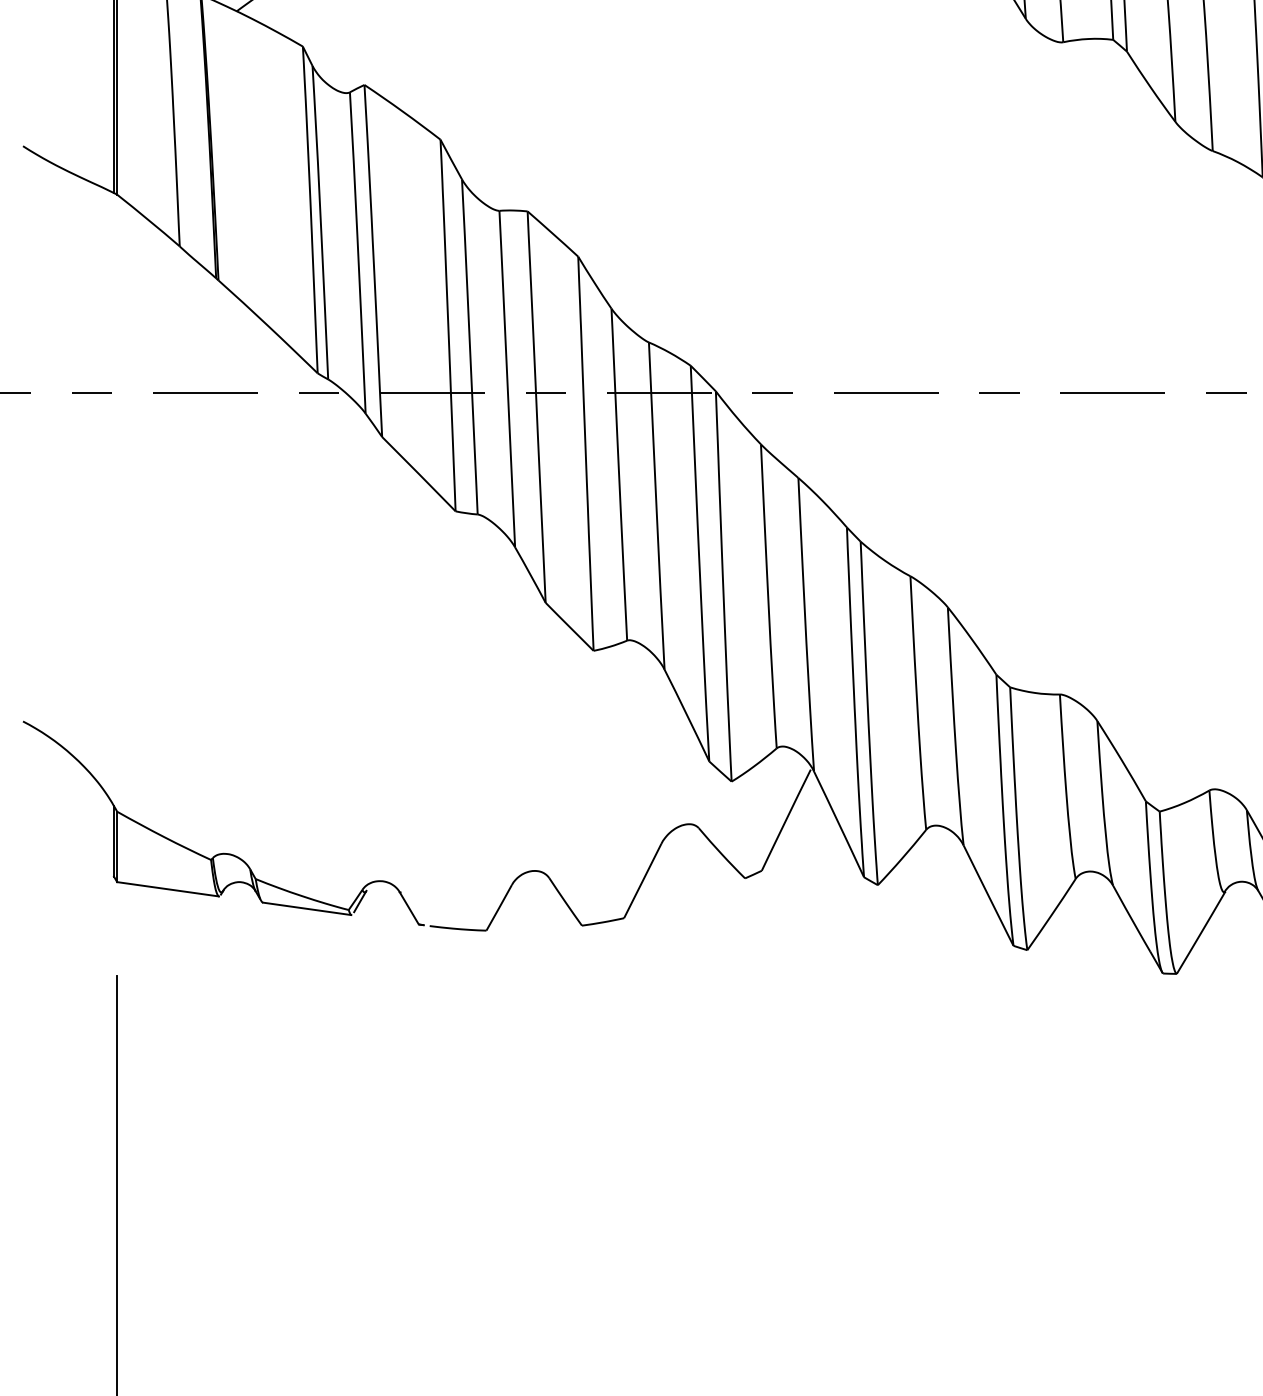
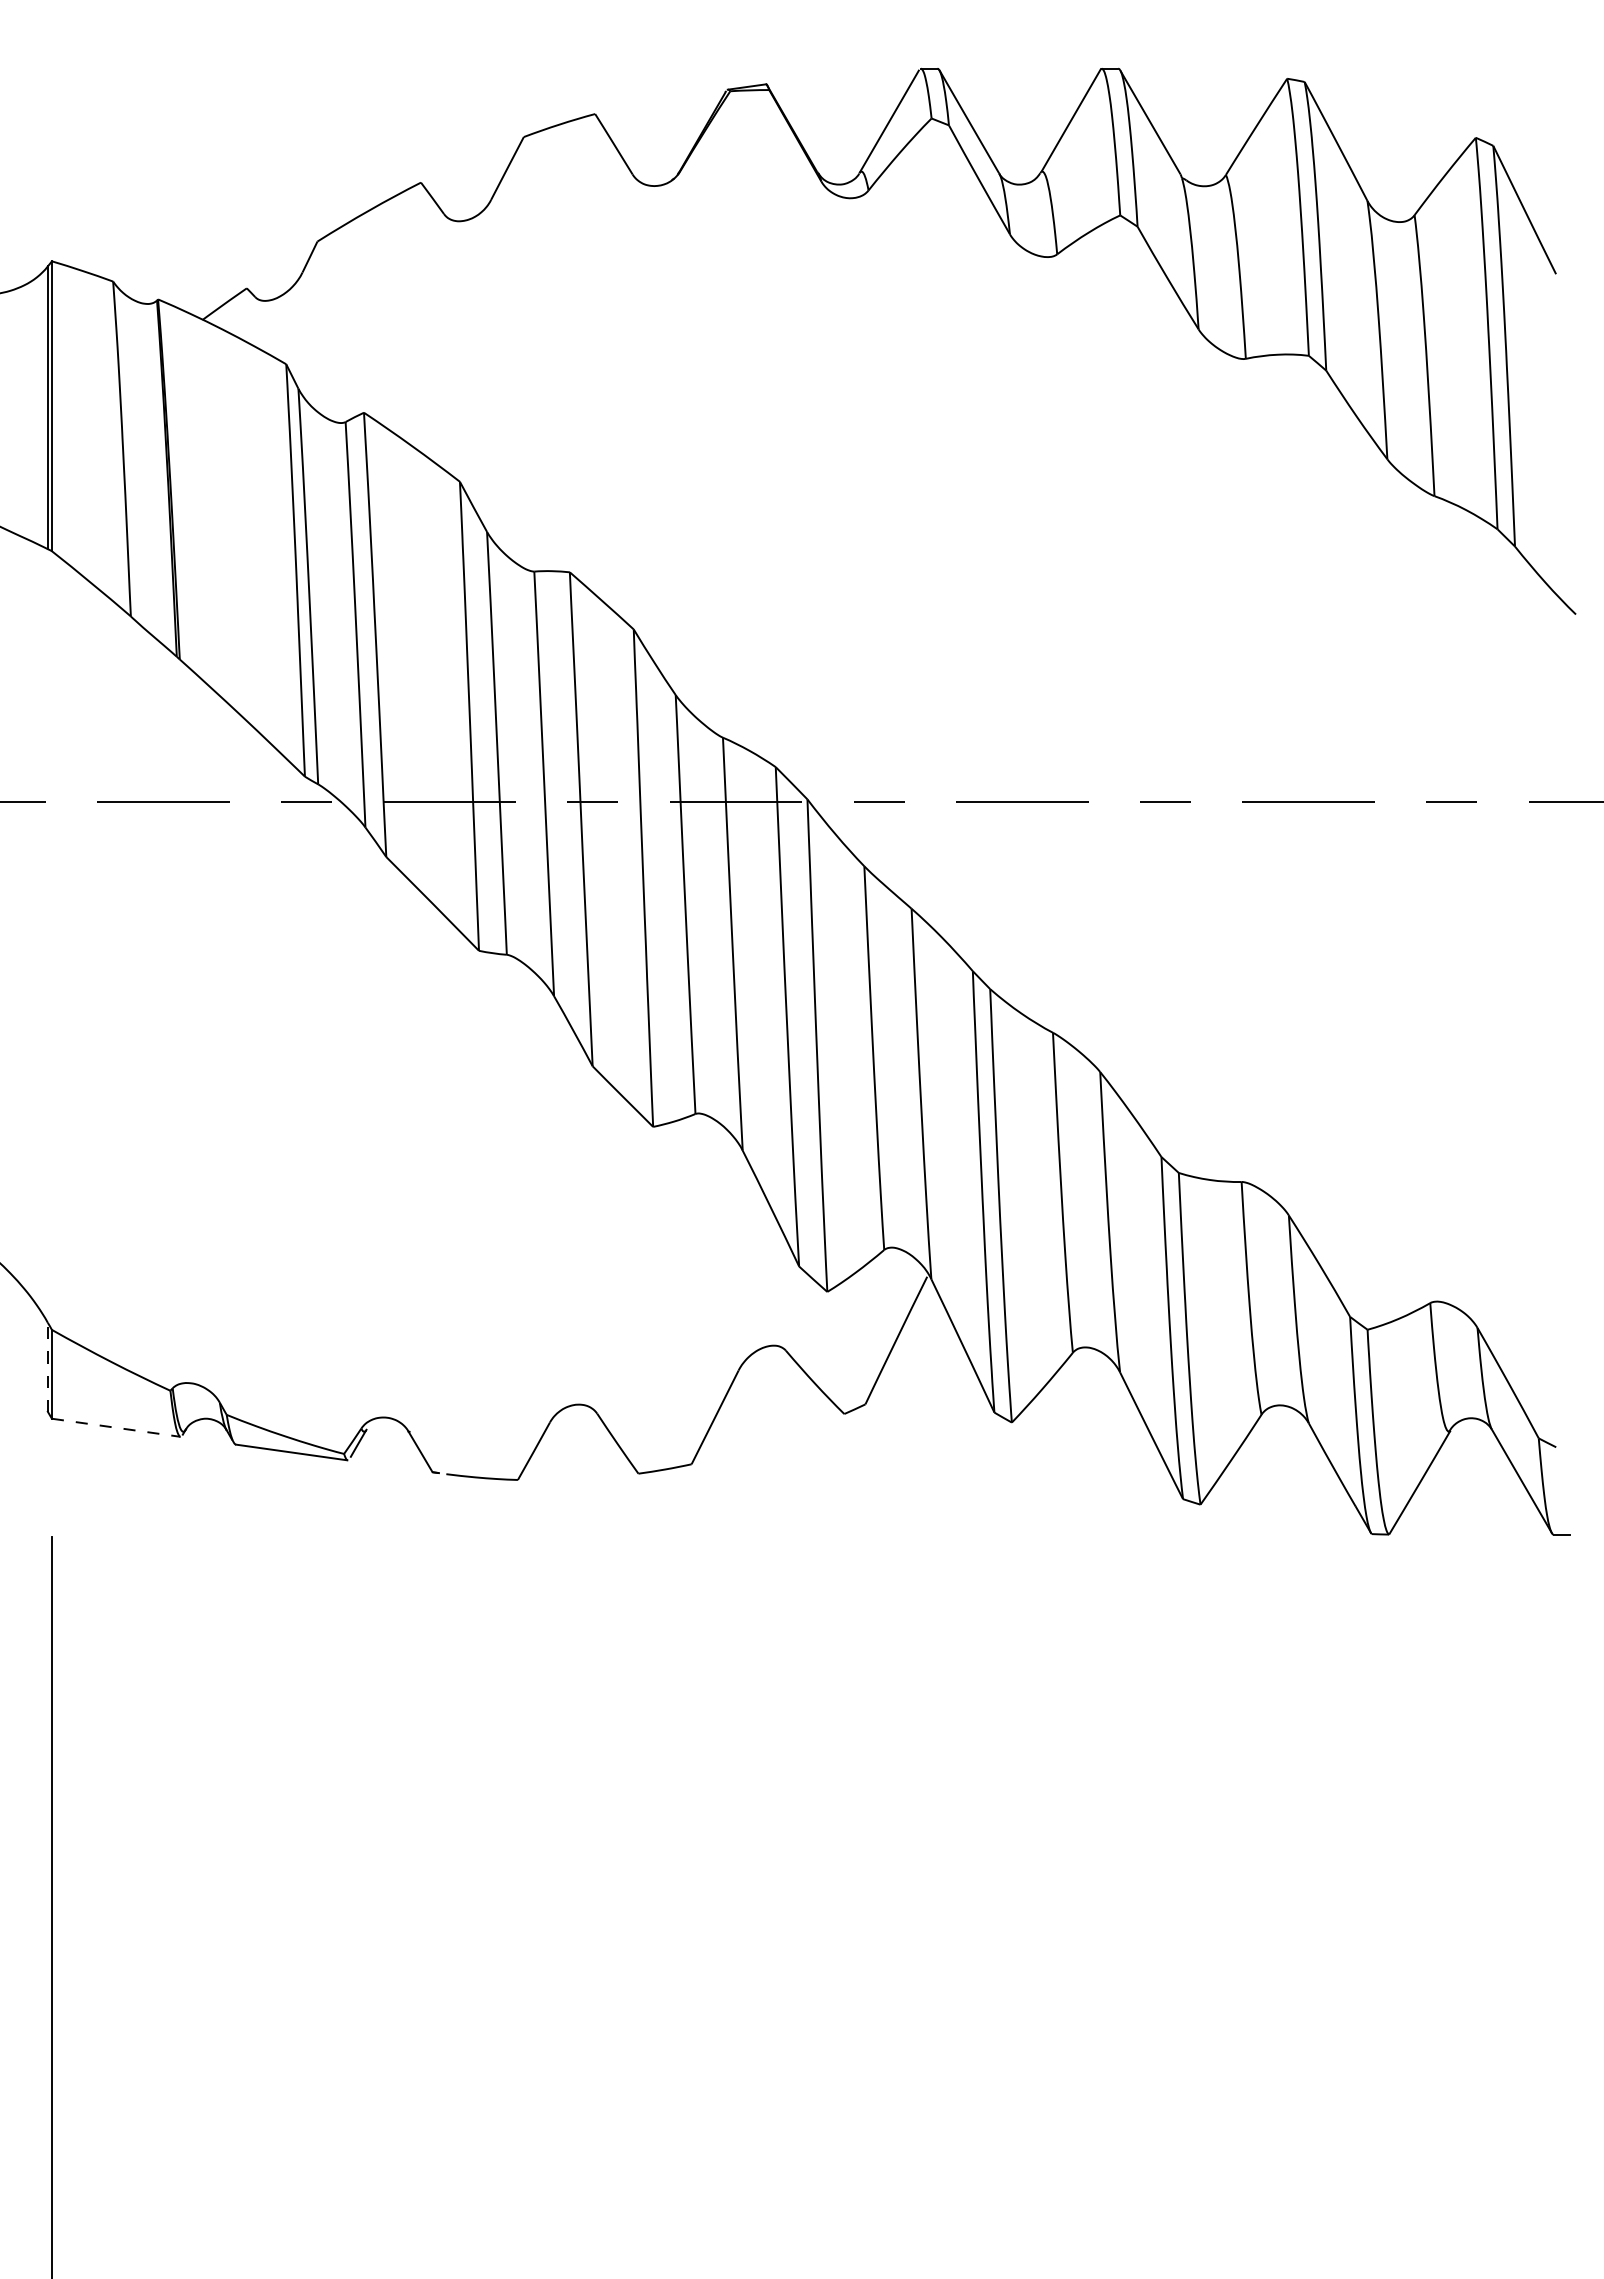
line: (113, 840) -> (47, 1366), solid -> dashed
line: (168, 889) -> (116, 1427), solid -> dashed

